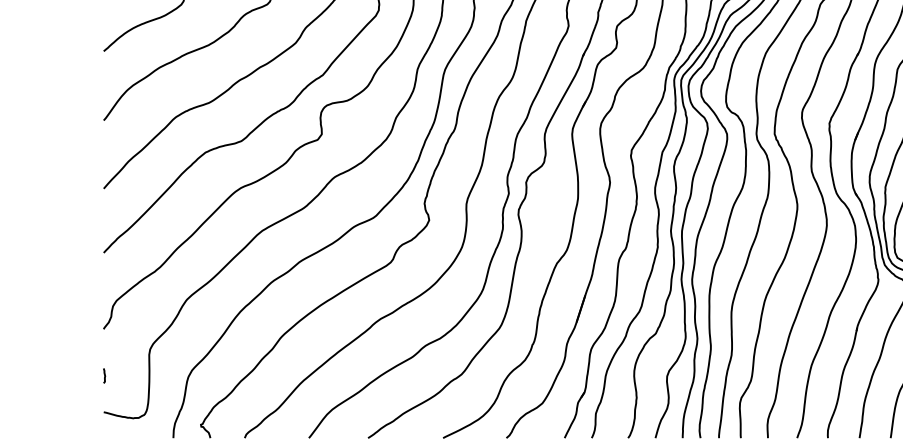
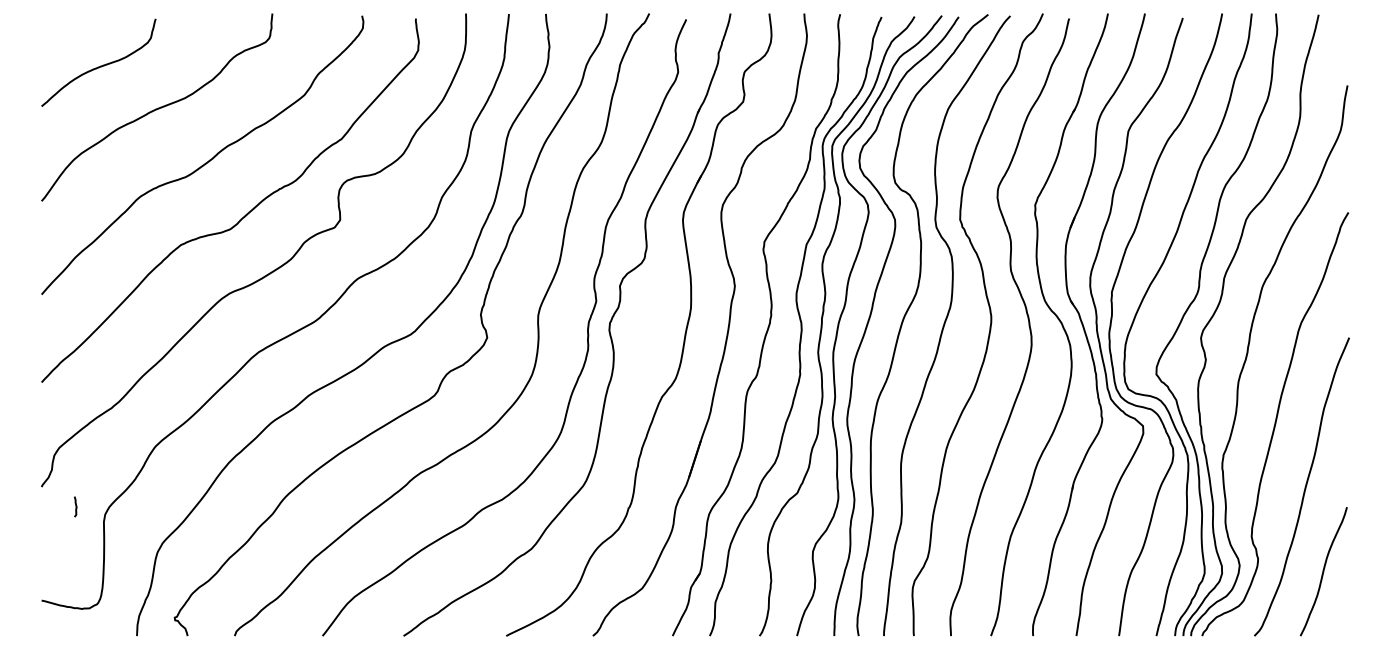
line: (104, 375) -> (75, 506), moved

